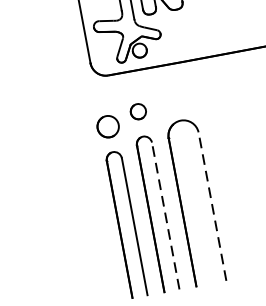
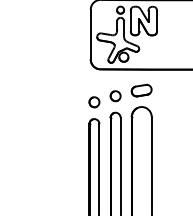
part: (175, 95) -> (141, 90), added
part: (108, 127) -> (94, 102), size x0.71
line: (211, 205) -> (151, 165), dashed -> solid
line: (165, 216) -> (120, 166), dashed -> solid

